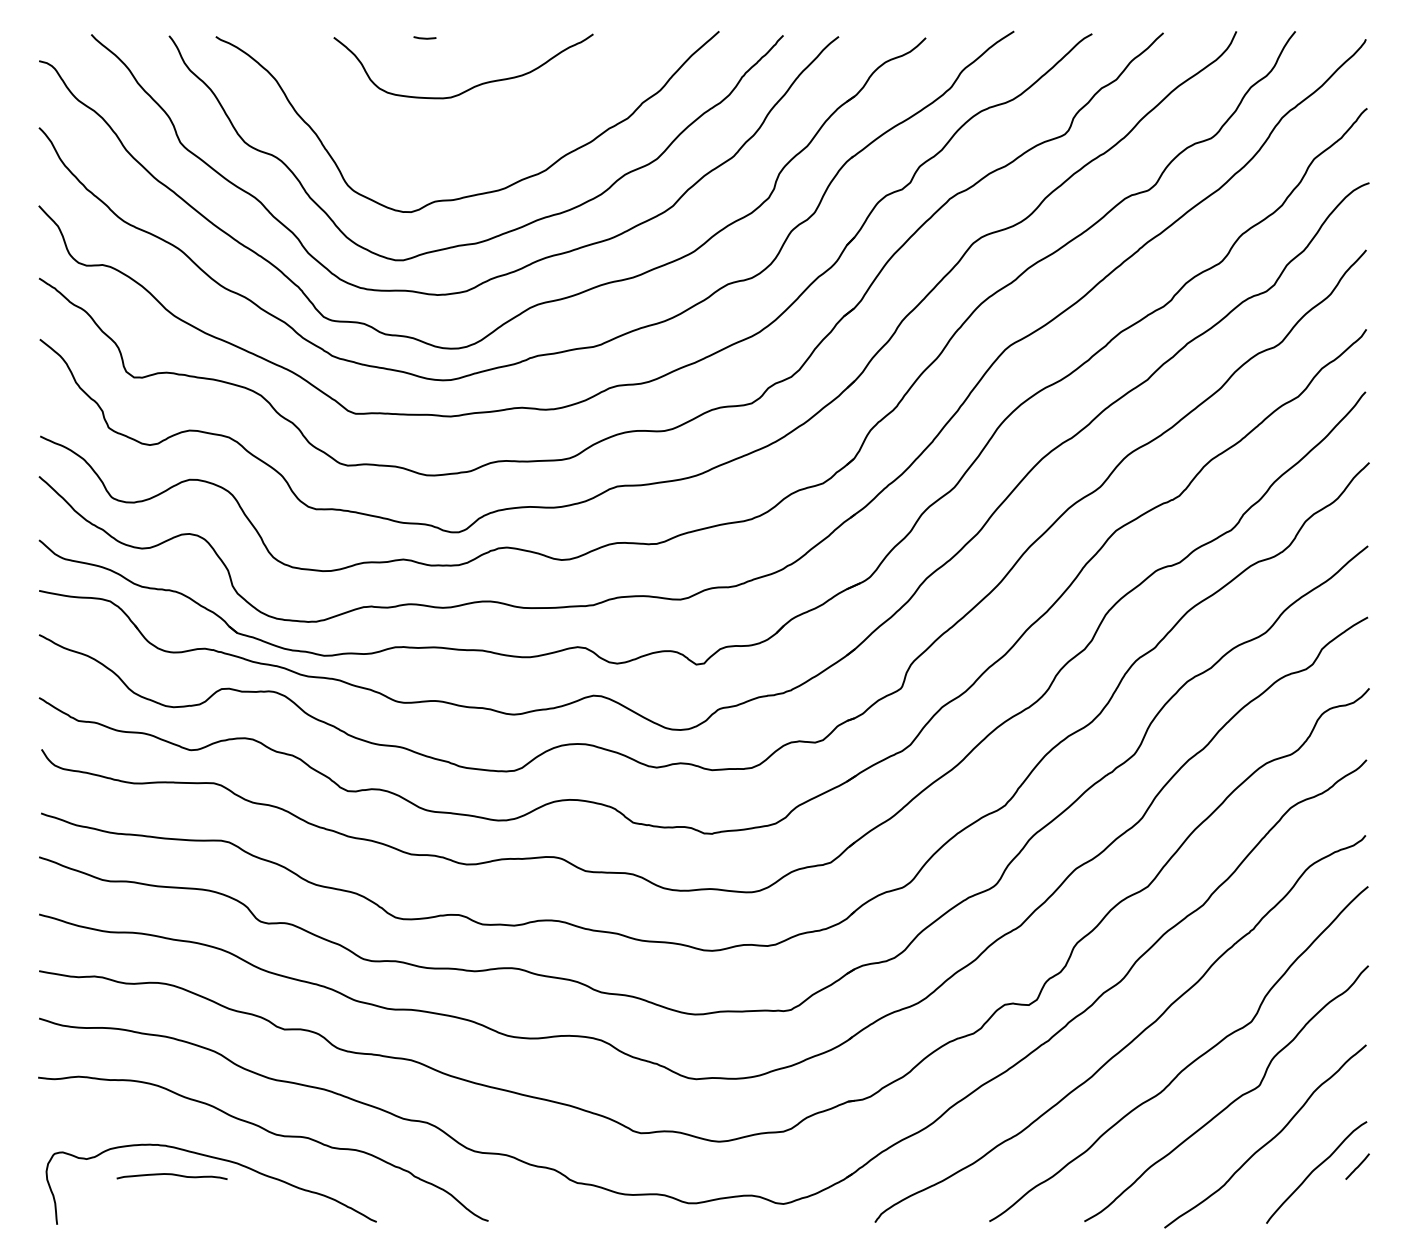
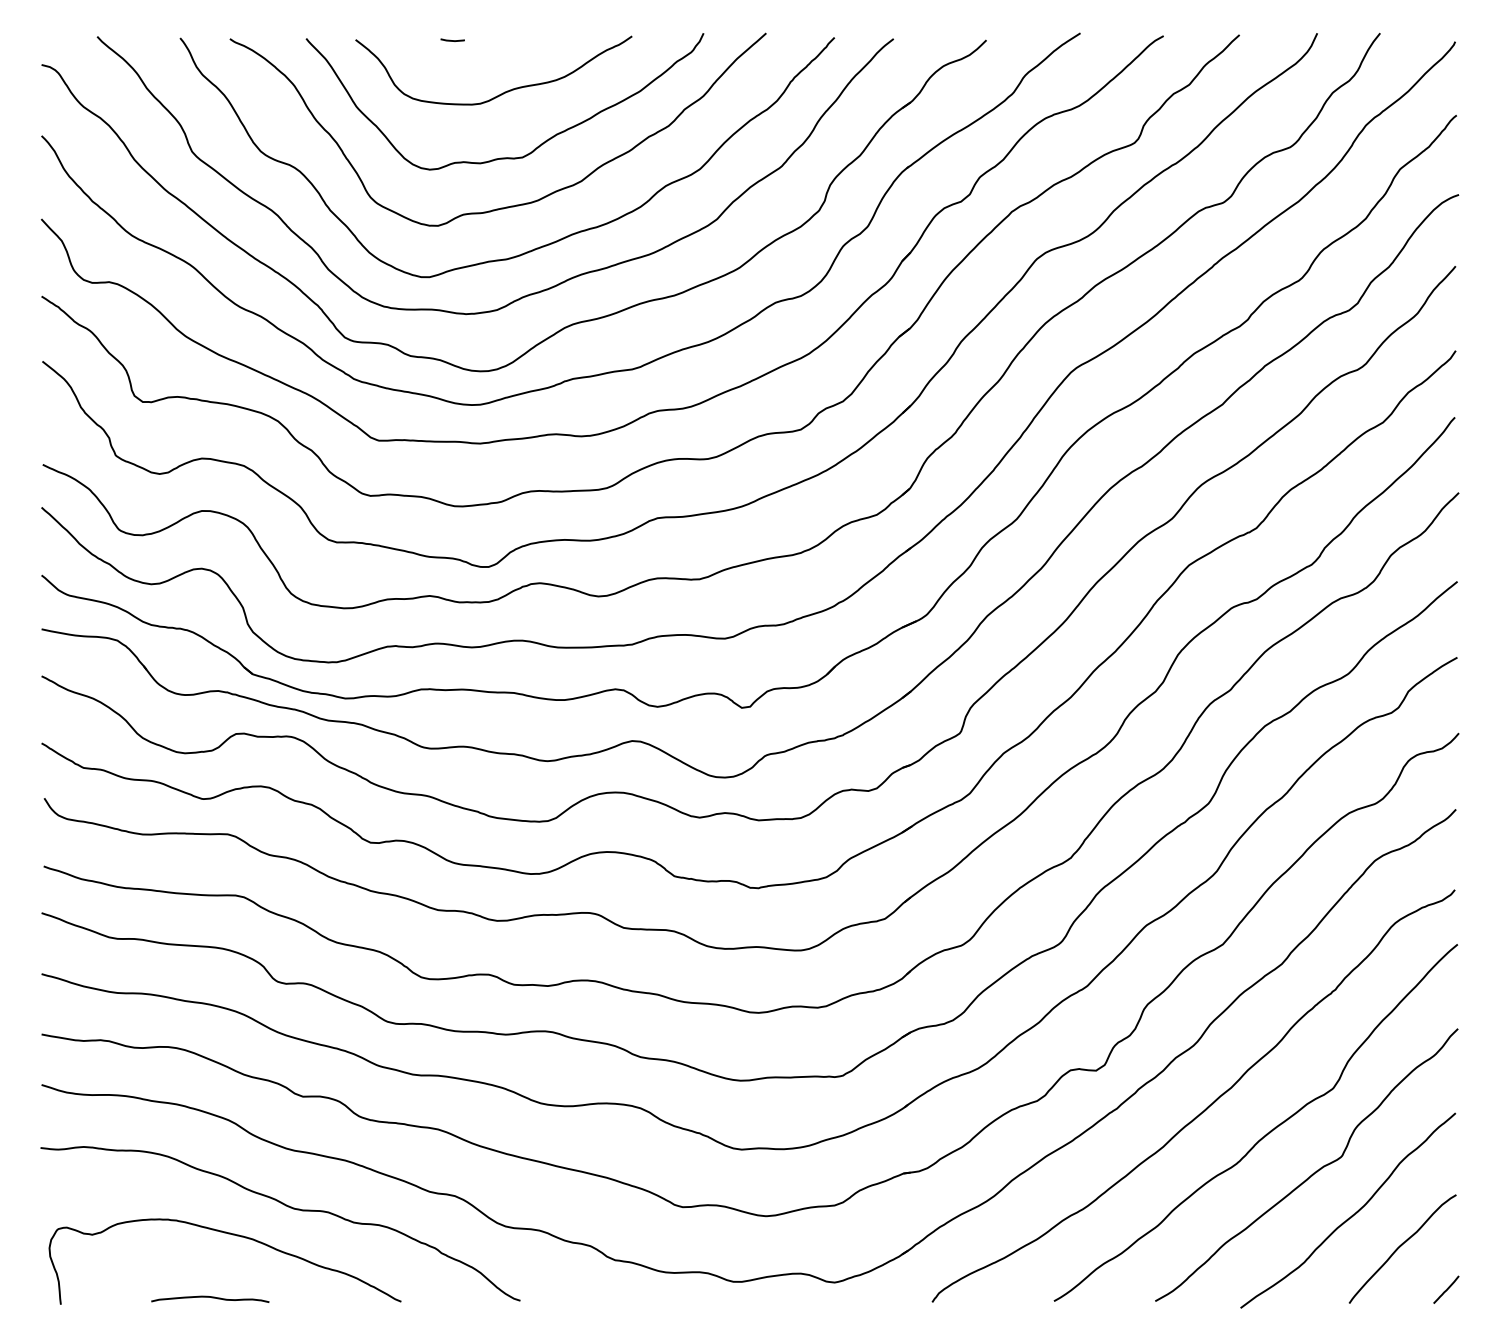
curve: (505, 136) -> (538, 145), added
line: (1357, 1166) -> (1446, 1289), moved
curve: (172, 1174) -> (210, 1297), moved

